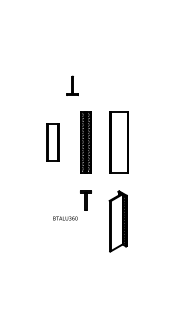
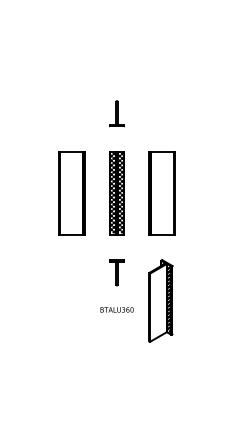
part: (72, 85) -> (116, 113), moved
part: (52, 142) -> (71, 193), size x1.67
text: (65, 218) -> (116, 309), moved

